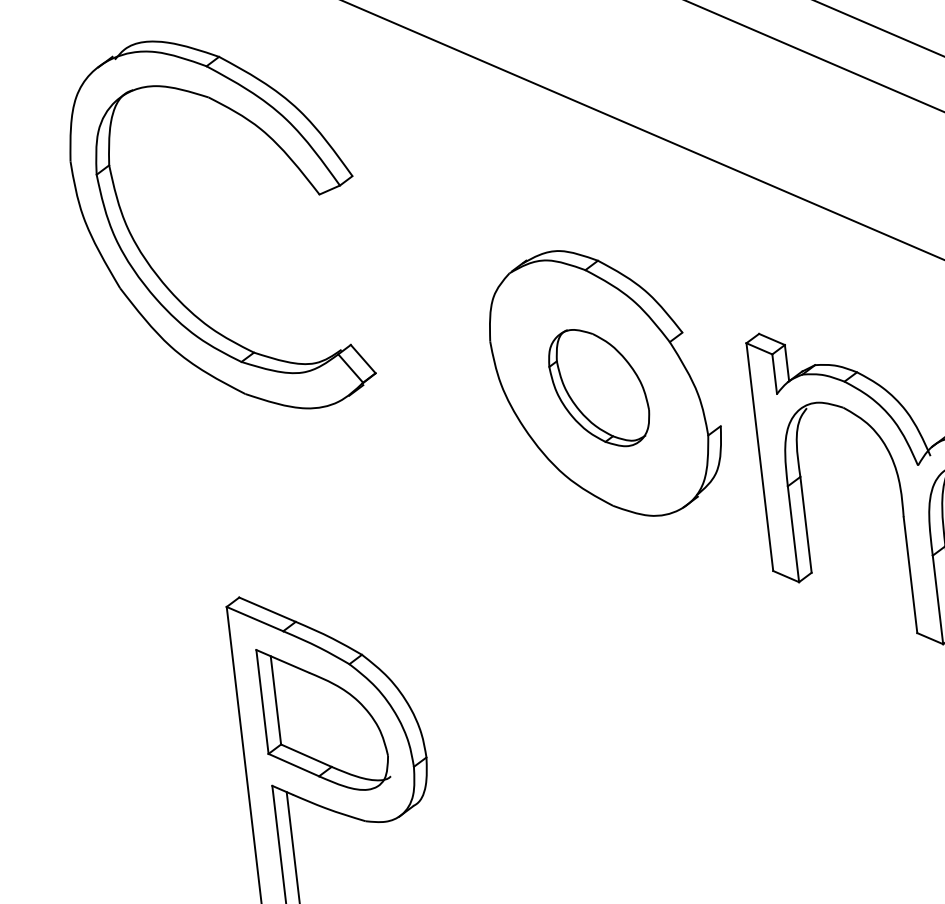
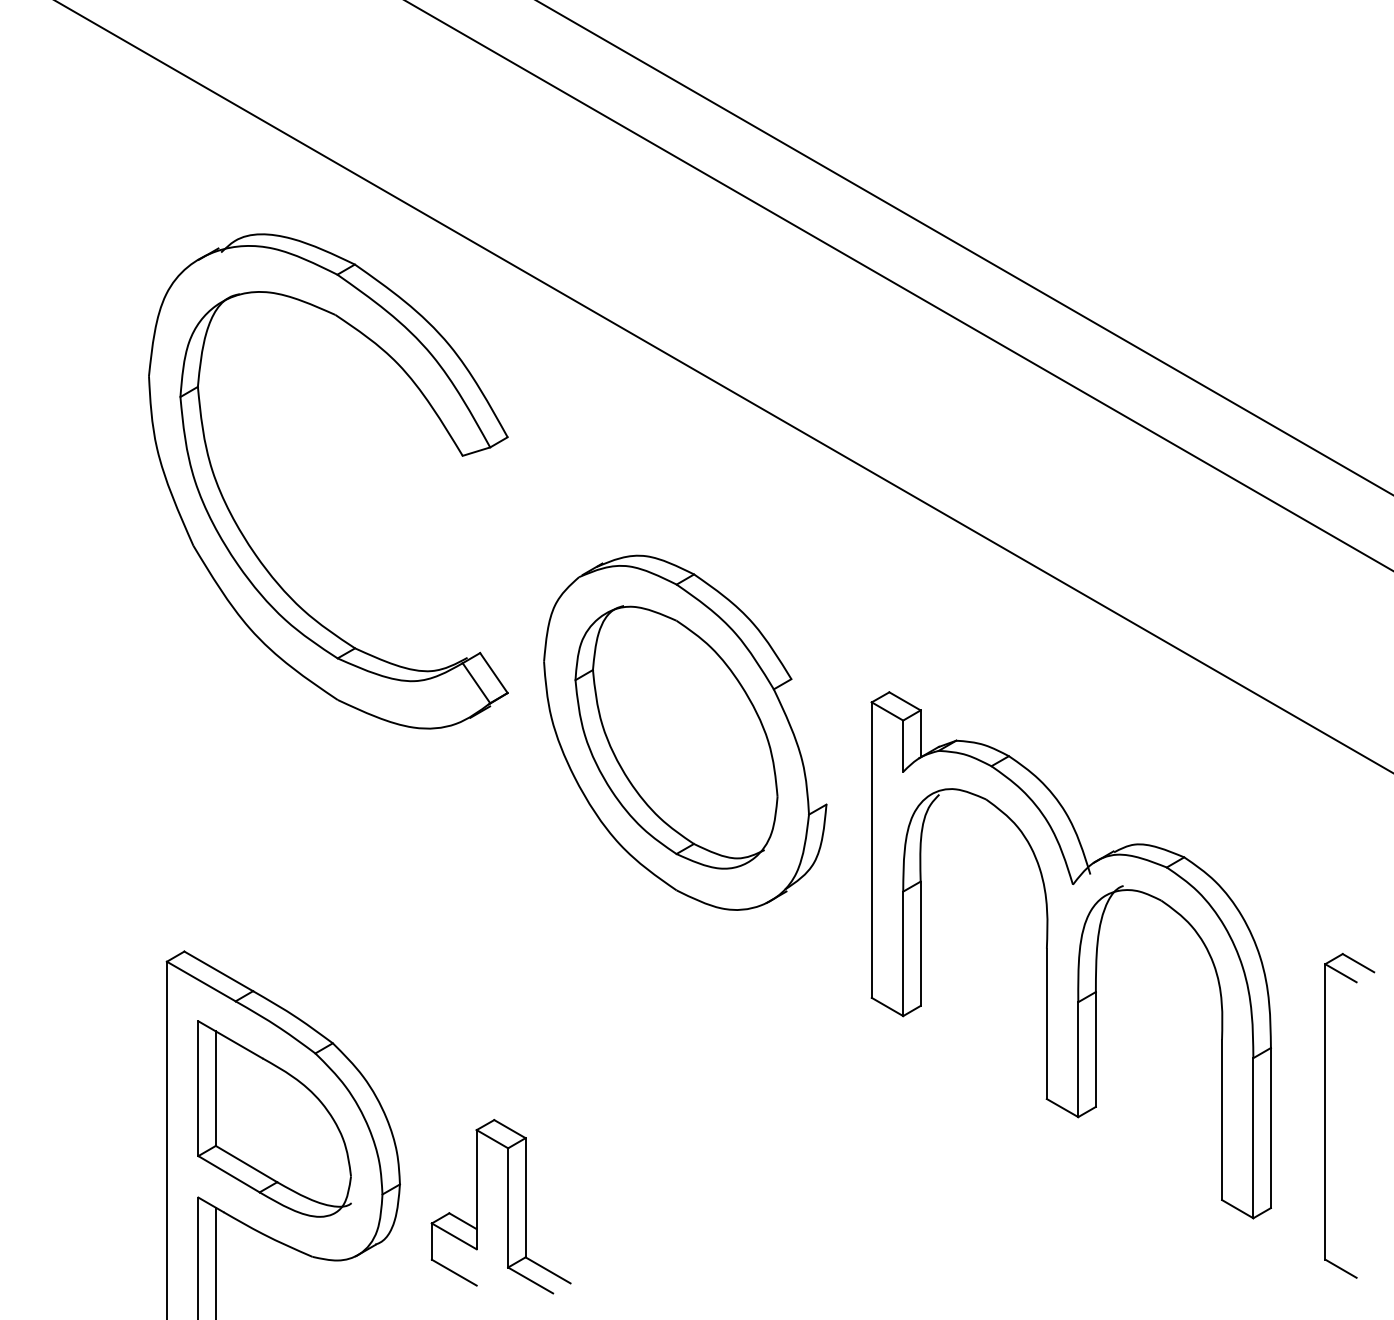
part: (155, 272) -> (241, 530), moved
part: (599, 388) -> (676, 737), size x1.67
part: (511, 764) -> (507, 1206), added

